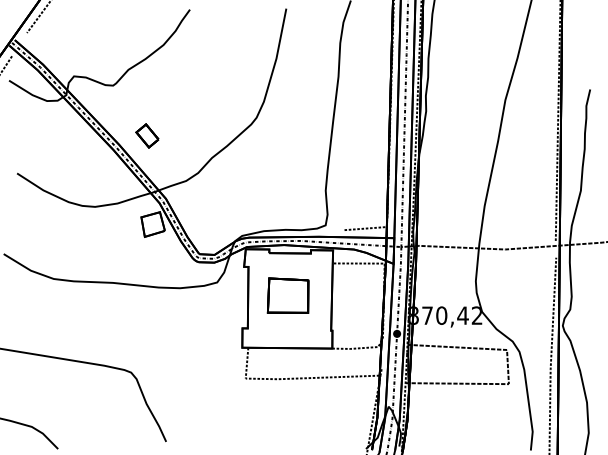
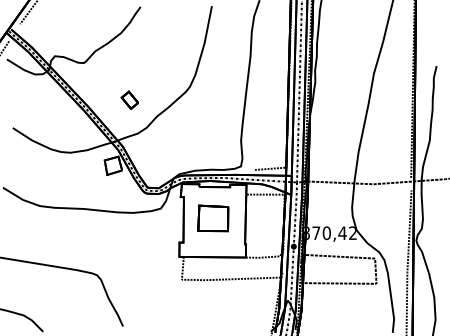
part: (147, 135) -> (129, 99), moved

